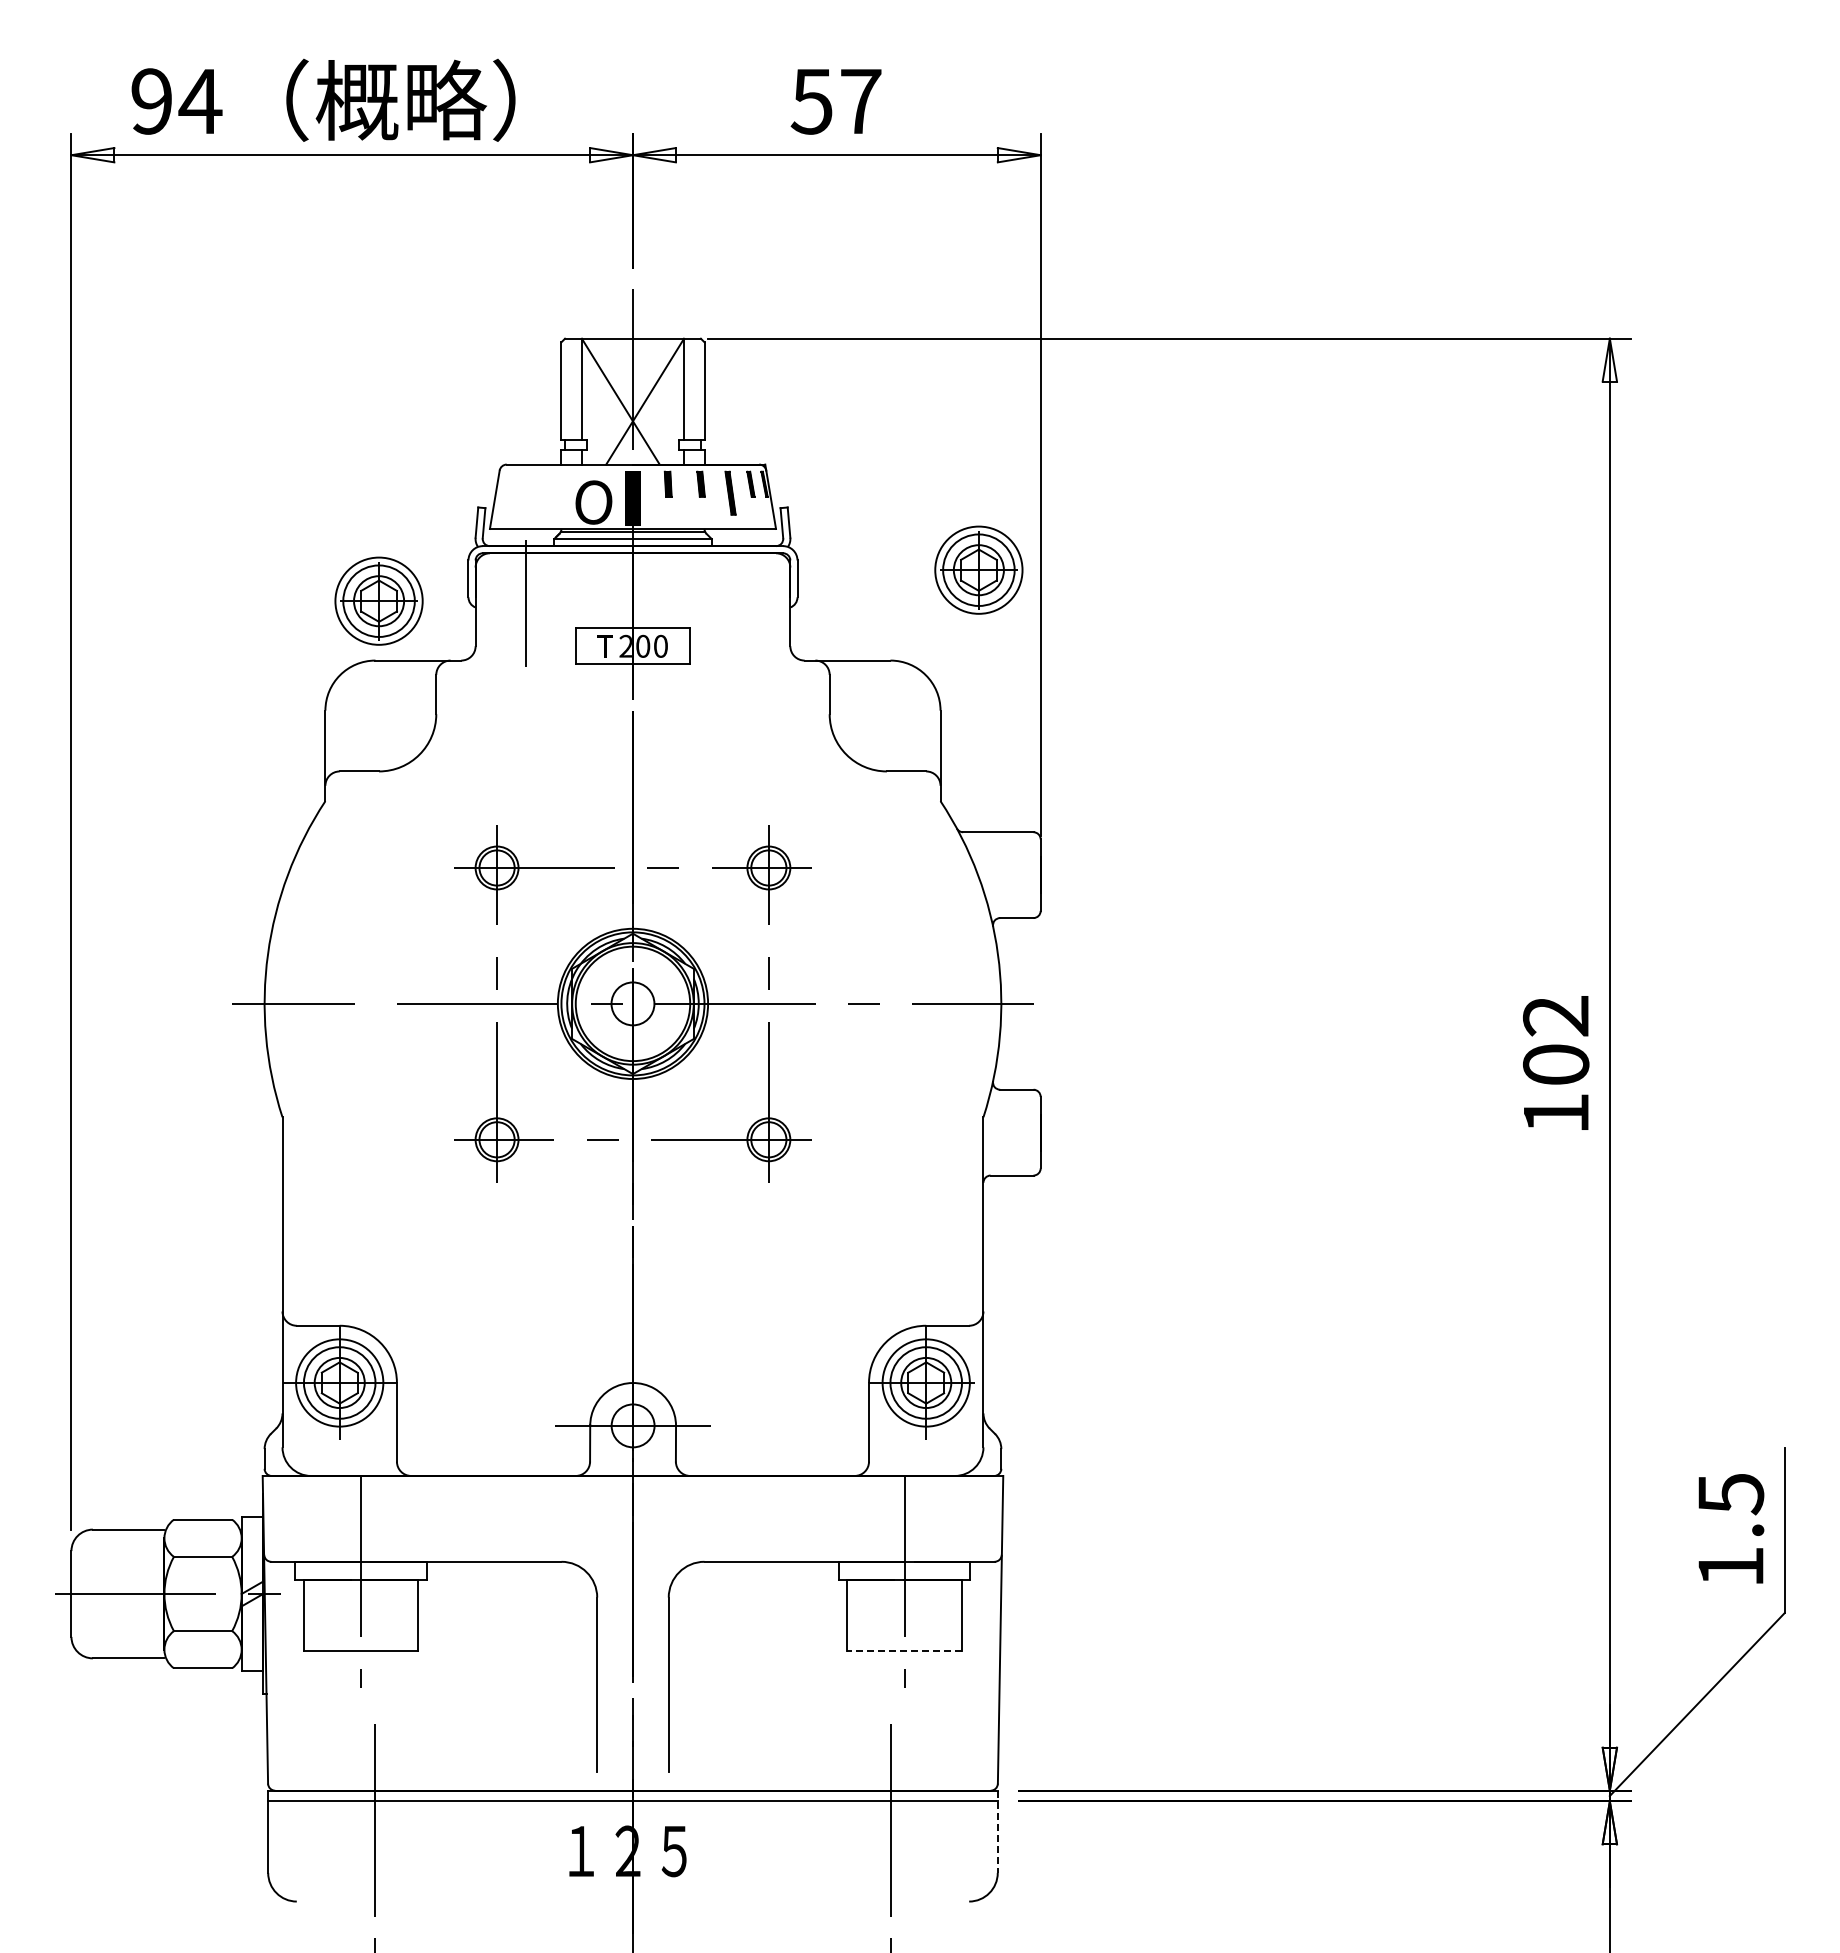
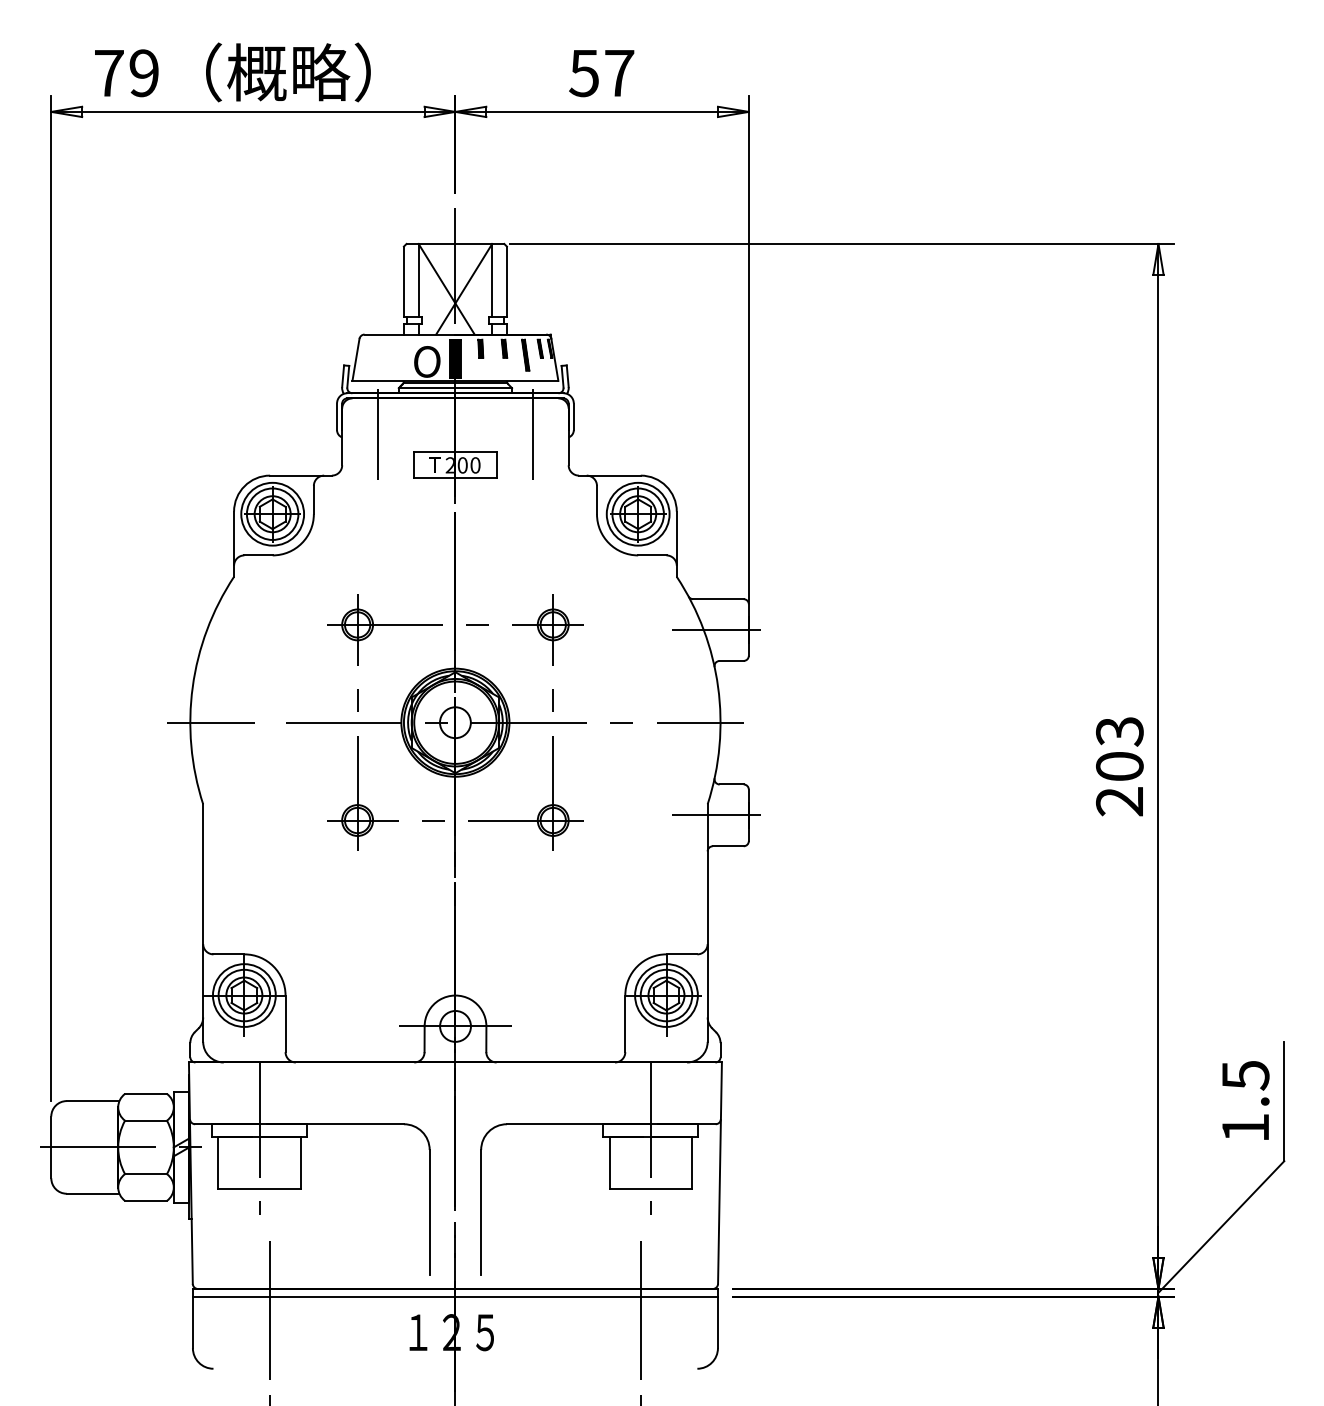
text: (176, 101) -> (126, 73), 94 -> 79
part: (978, 569) -> (637, 513), moved
part: (378, 600) -> (272, 513), moved
line: (740, 602) -> (532, 433), added
line: (995, 875) -> (716, 630), added
text: (1555, 1064) -> (1119, 766), 102 -> 203
line: (995, 1132) -> (716, 815), added
line: (903, 1651) -> (650, 1188), dashed -> solid
line: (997, 1832) -> (717, 1319), dashed -> solid

